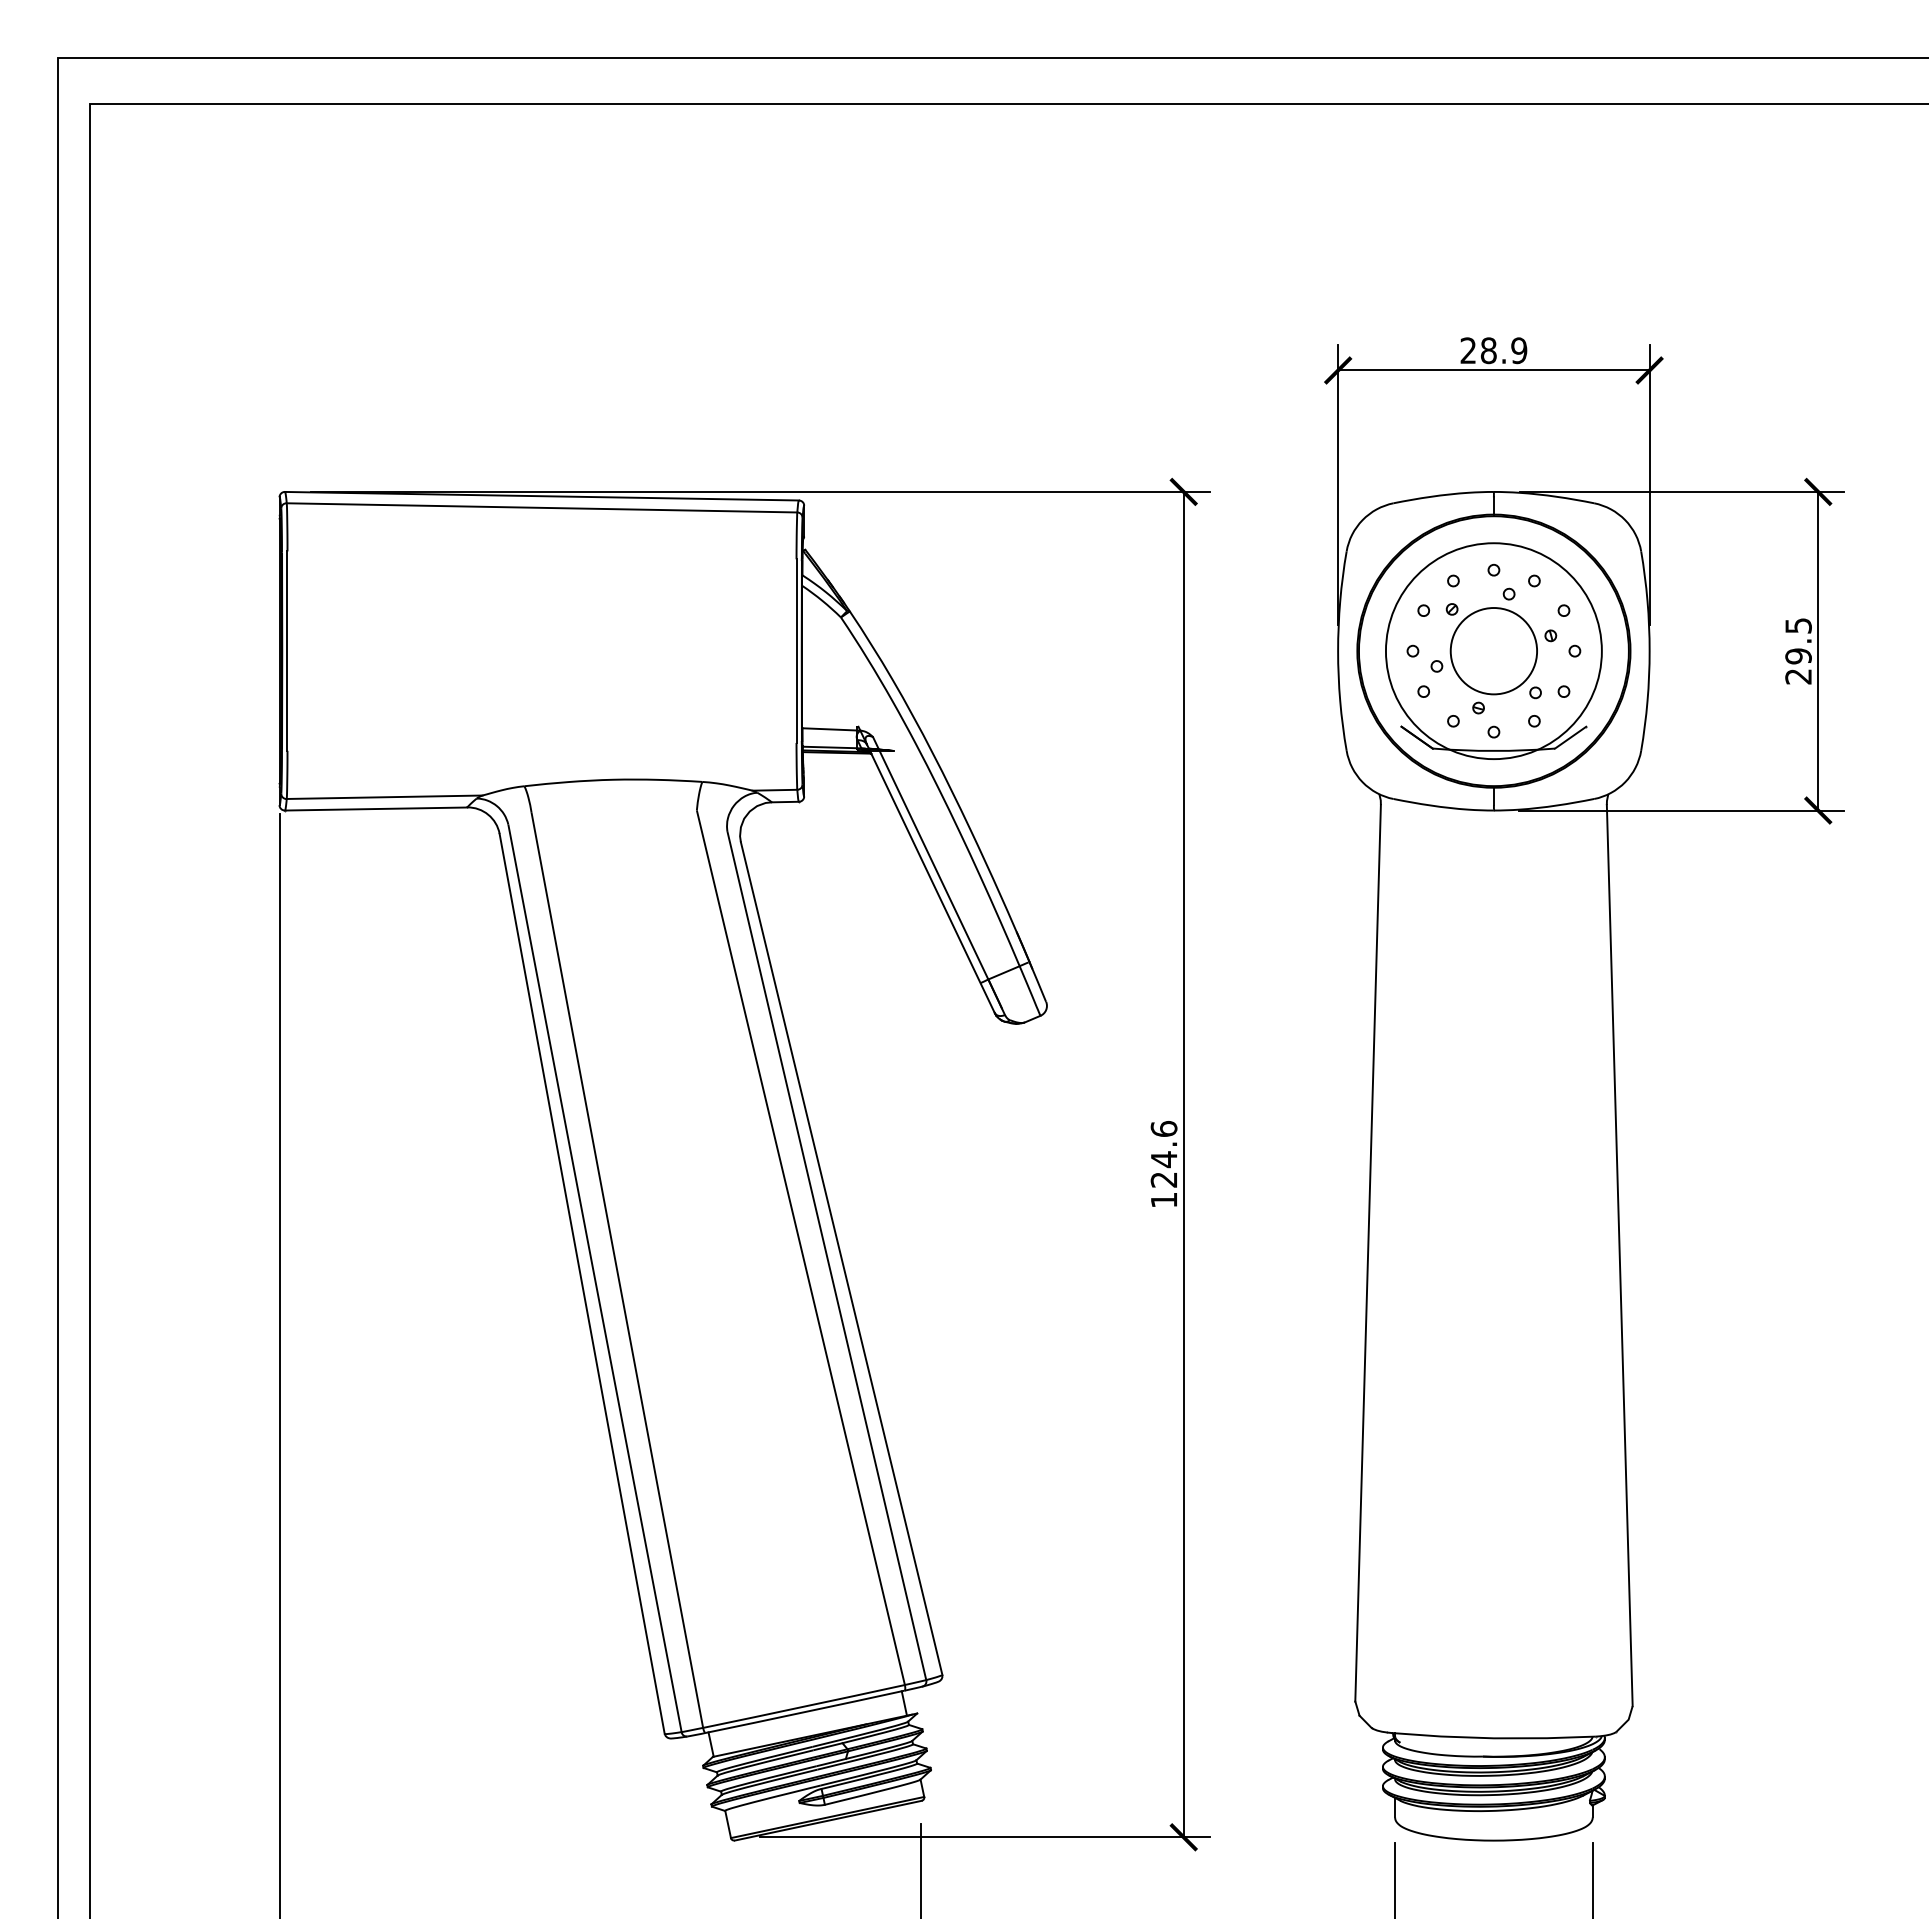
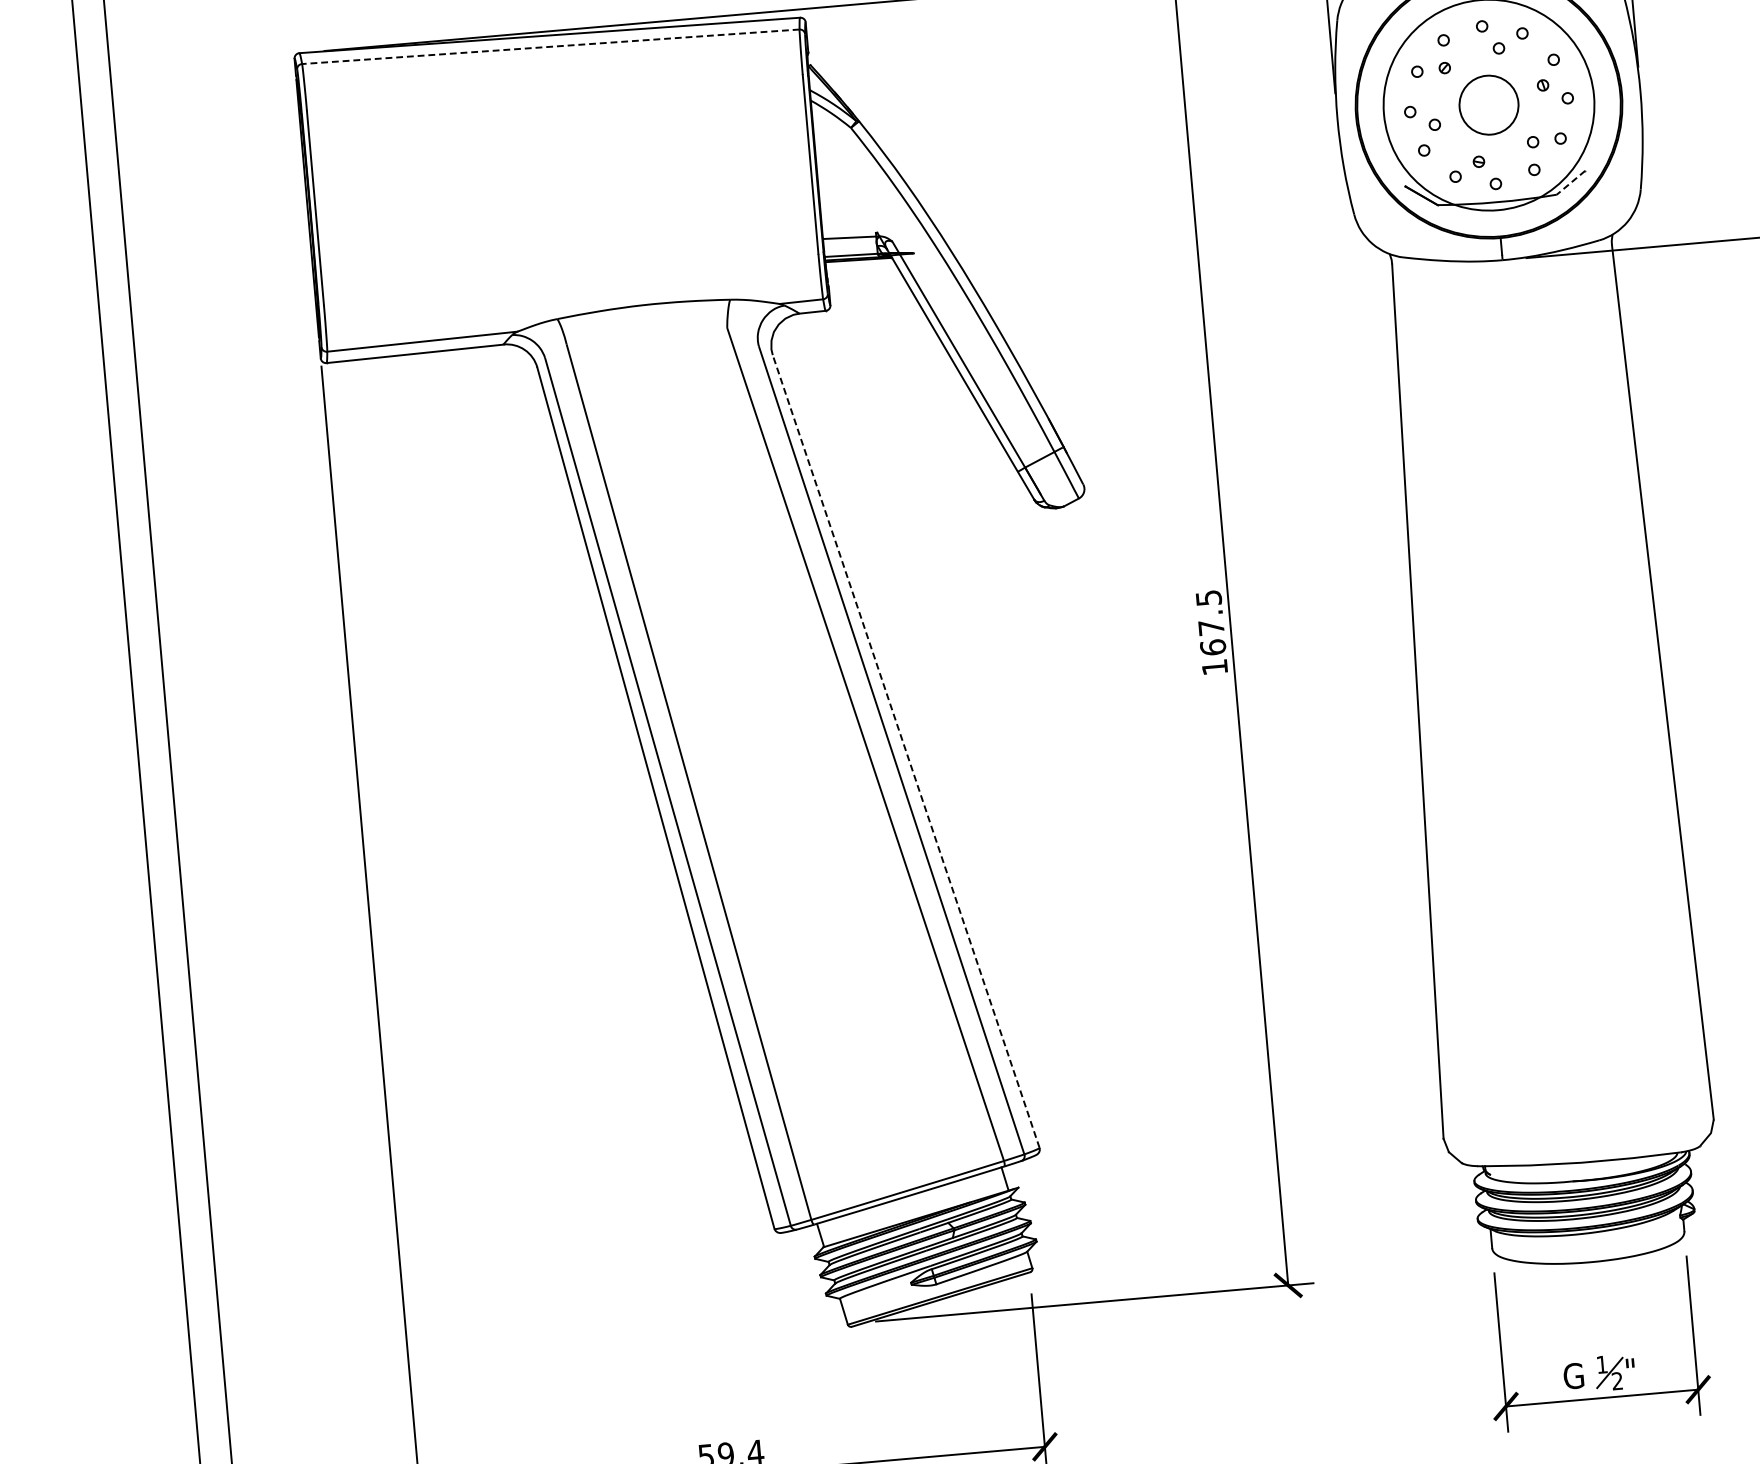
line: (541, 507) -> (550, 46), solid -> dashed
circle: (1493, 651) -> (1488, 105), size x0.7
line: (1570, 738) -> (1570, 183), solid -> dashed
text: (1163, 1154) -> (1210, 622), 124.6 -> 167.5
line: (841, 1258) -> (906, 751), solid -> dashed

